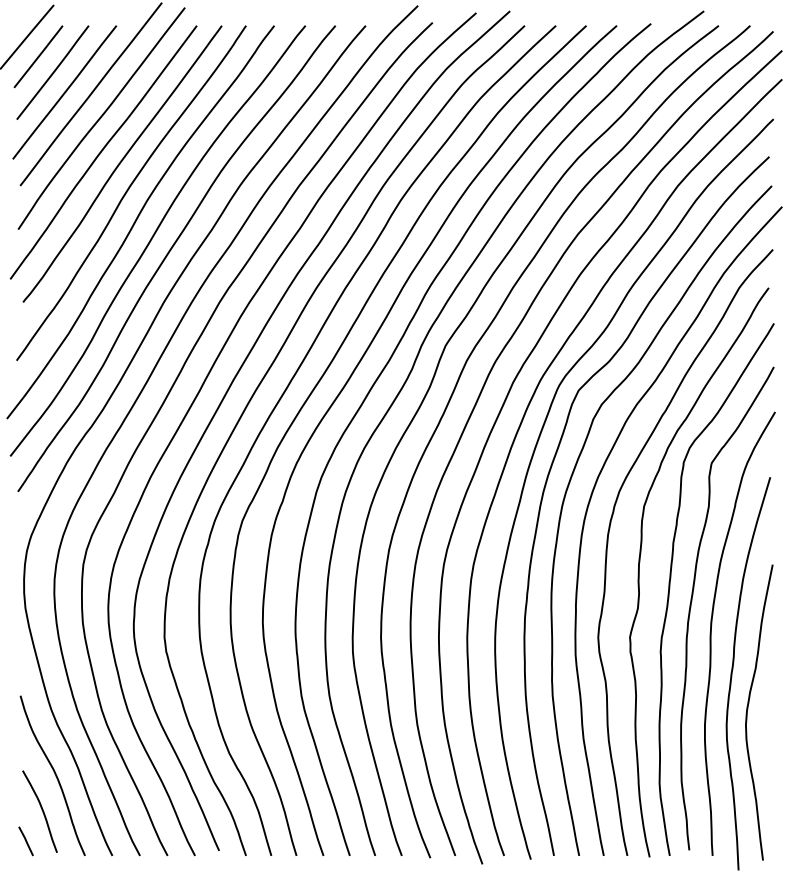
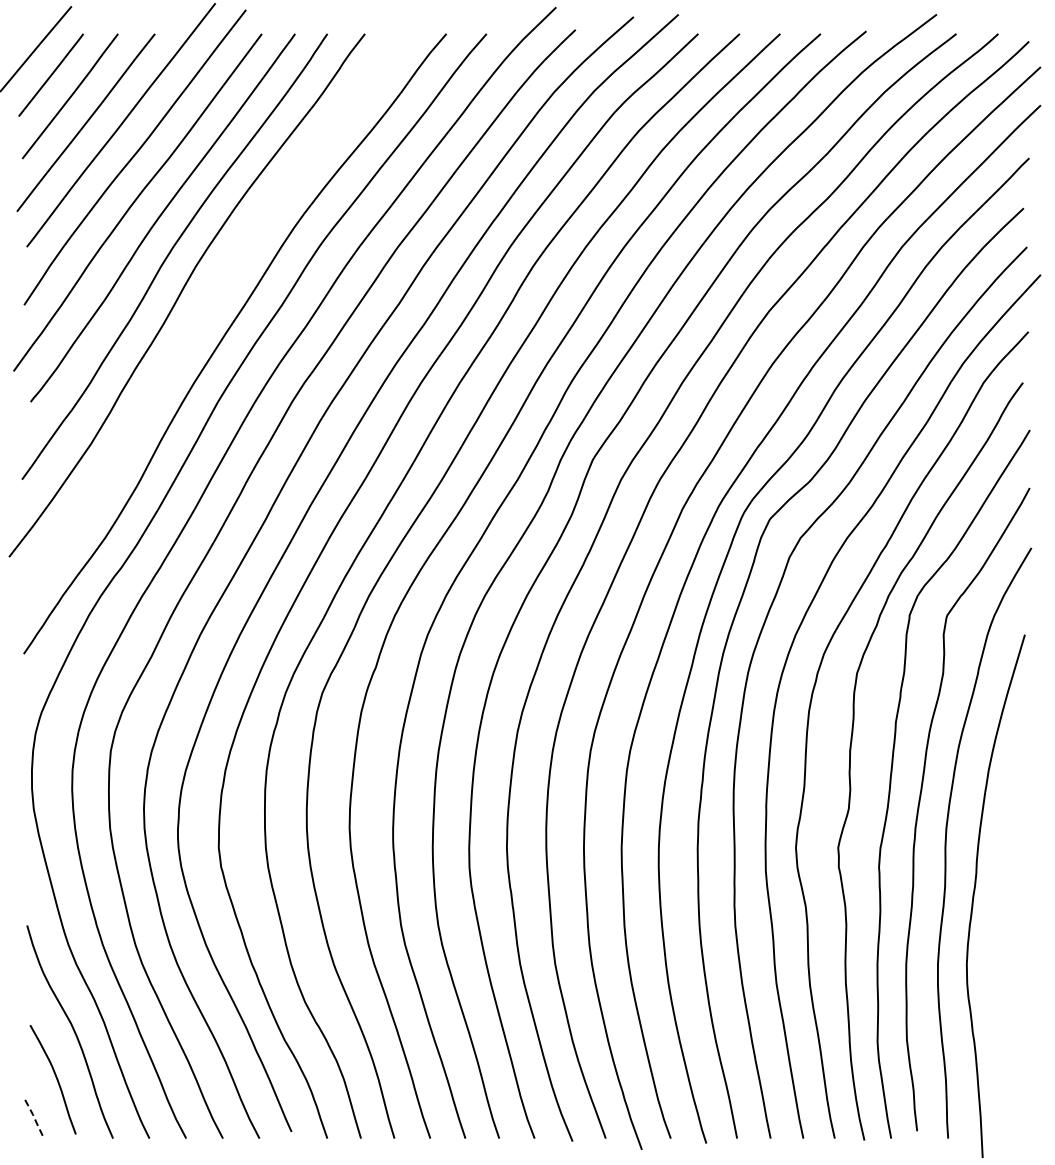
curve: (153, 238) -> (203, 316), removed
curve: (748, 709) -> (995, 943), removed
line: (26, 841) -> (35, 1119), solid -> dashed

